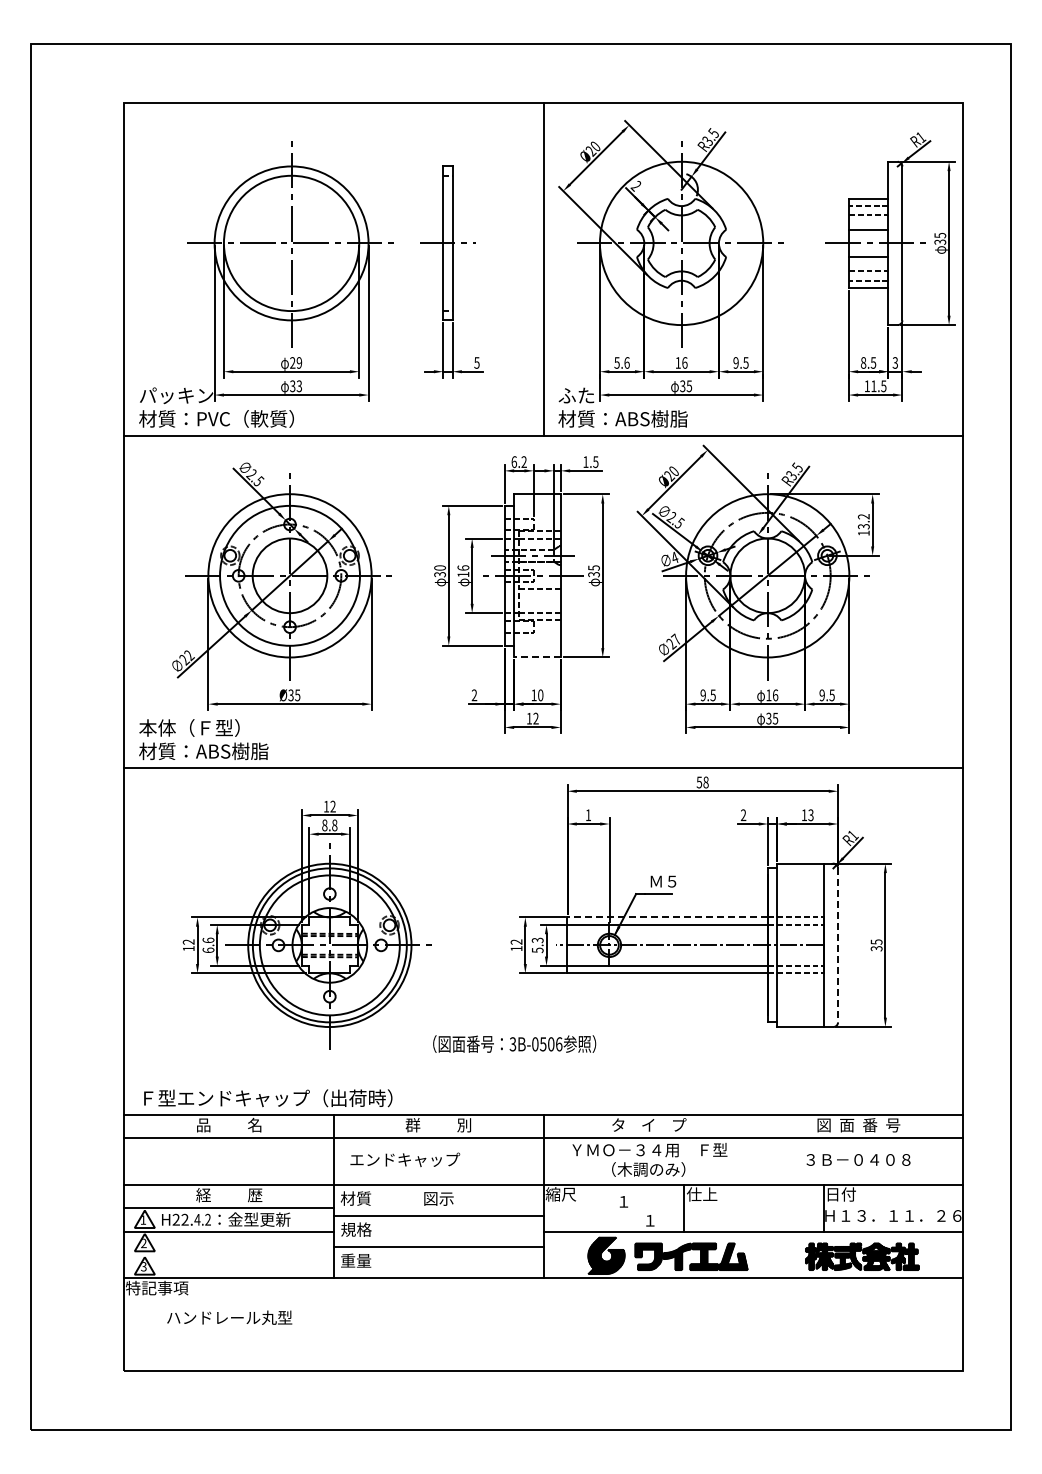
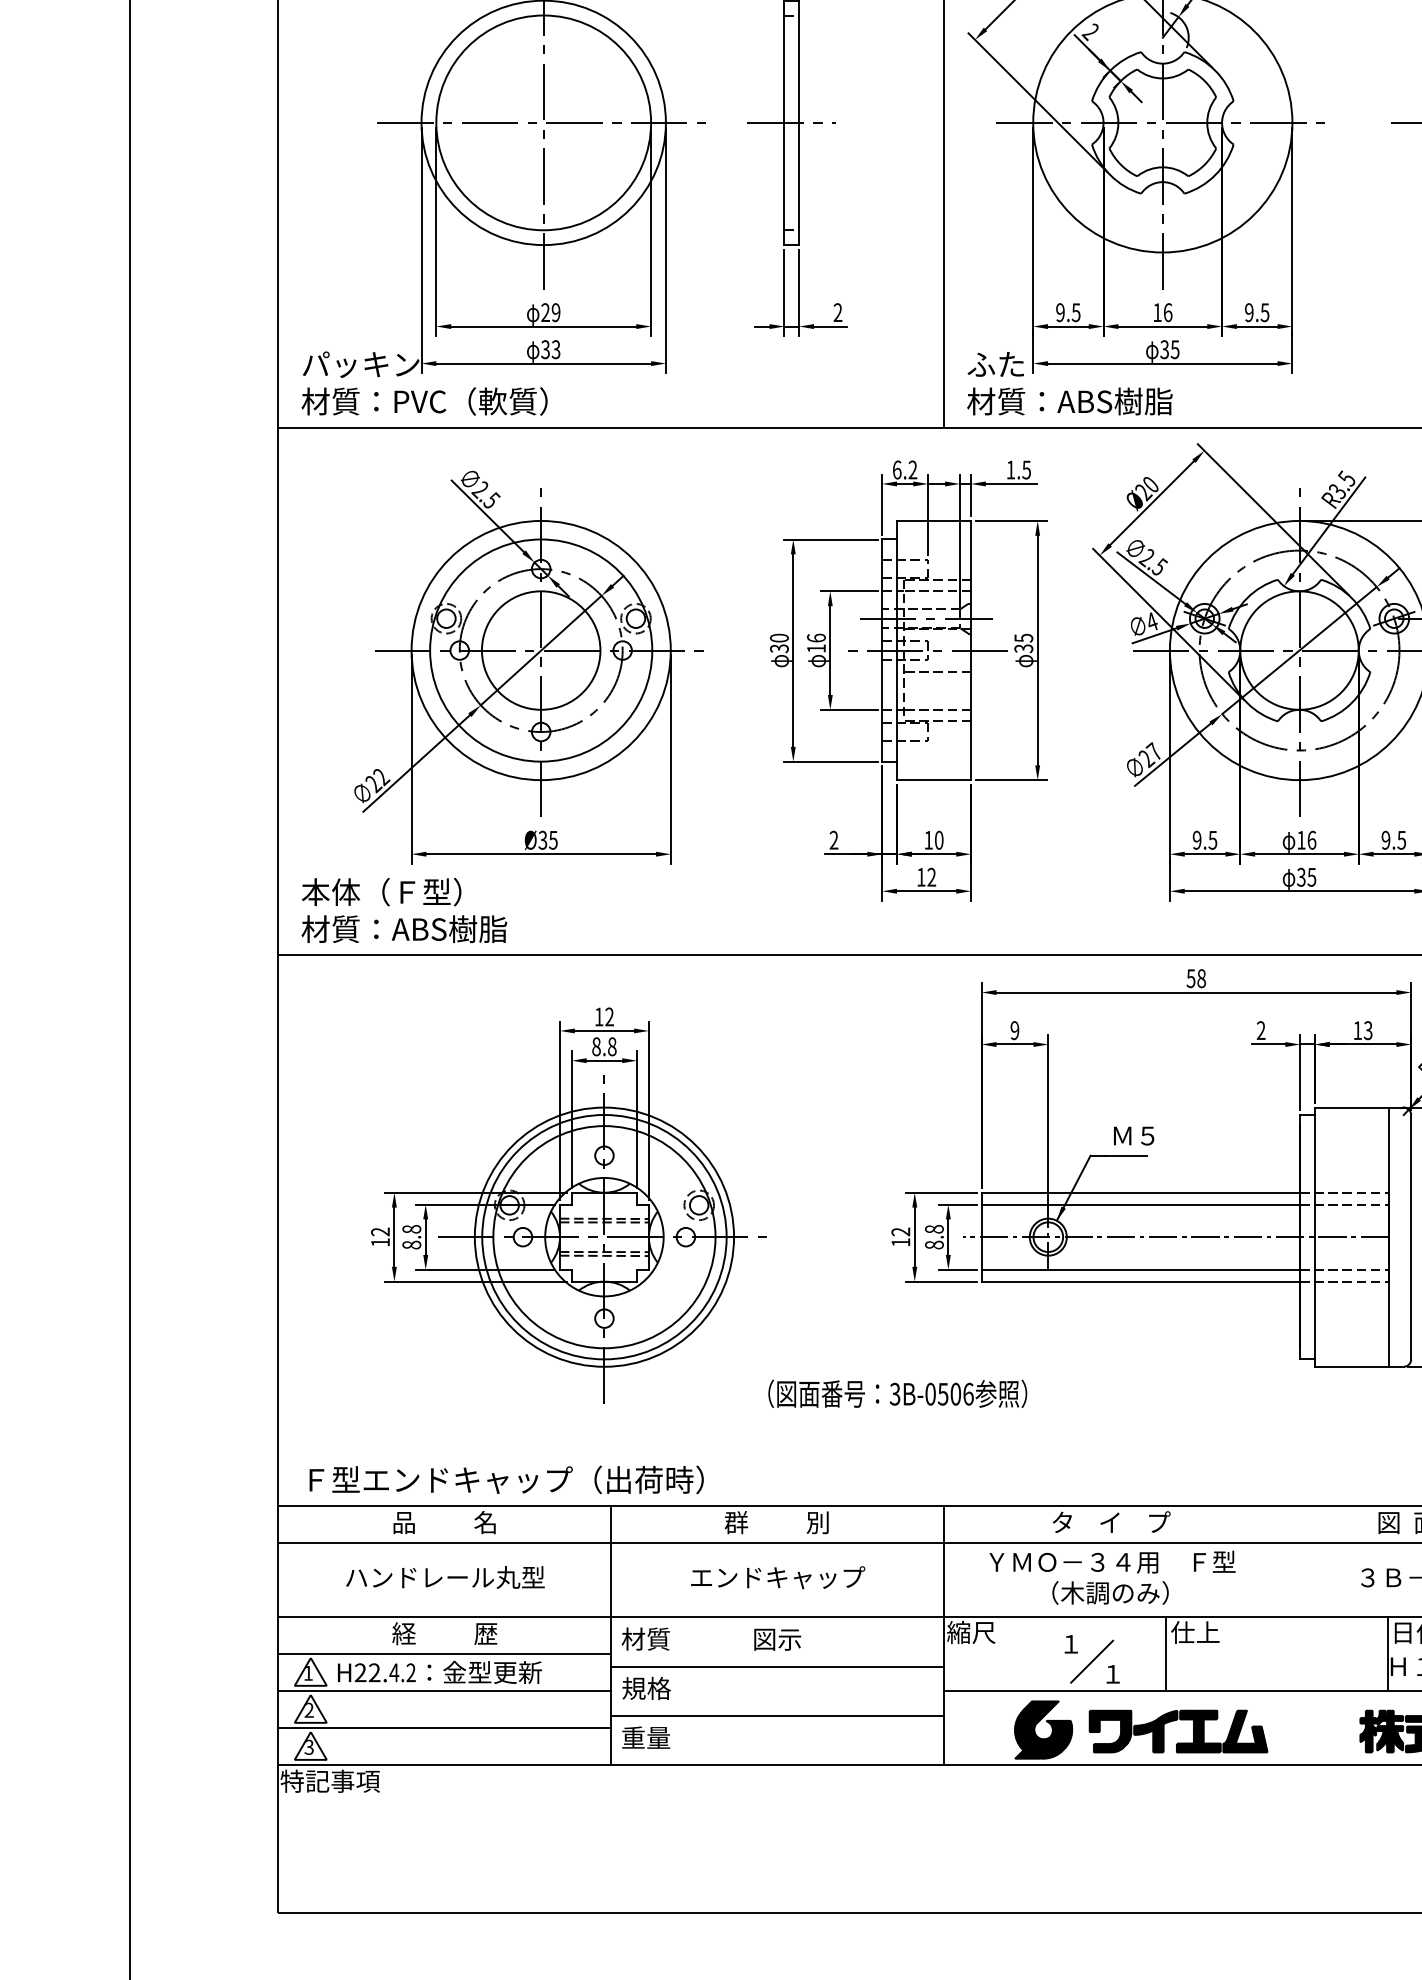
text: (476, 362) -> (837, 311), 5 -> 2
text: (621, 362) -> (1067, 311), 5.6 -> 9.5
line: (536, 657) -> (932, 780), dashed -> solid
text: (588, 815) -> (1015, 1031), 1 -> 9
line: (667, 917) -> (1140, 1192), dashed -> solid
text: (208, 945) -> (411, 1237), 6.6 -> 8.8
text: (537, 945) -> (934, 1237), 5.3 -> 8.8
line: (838, 945) -> (1411, 1237), dashed -> solid
text: (405, 1159) -> (778, 1577), moved
line: (636, 1212) -> (1091, 1661), added
line: (228, 1254) -> (443, 1727), added
text: (229, 1317) -> (445, 1577), moved

